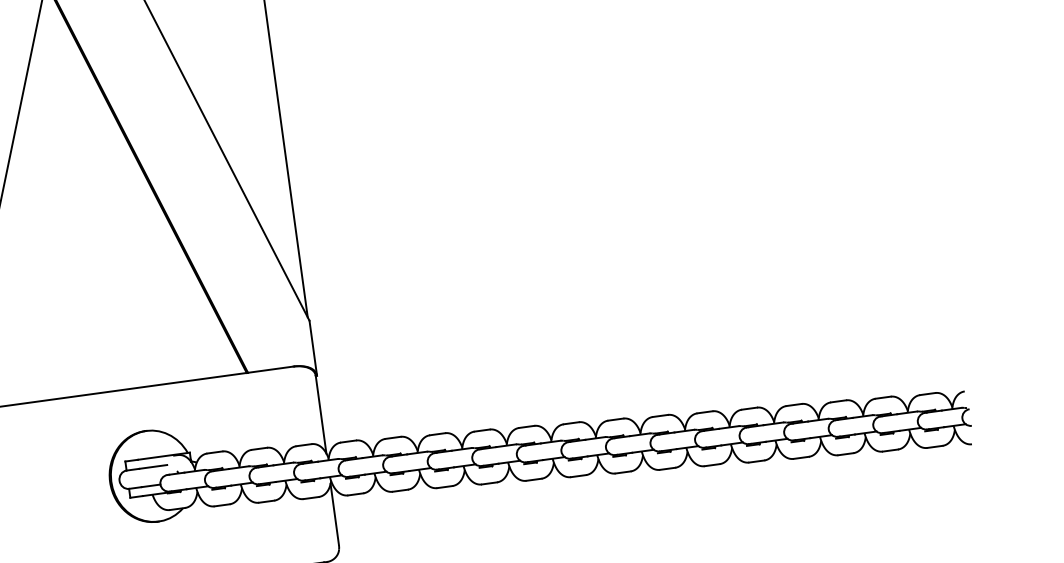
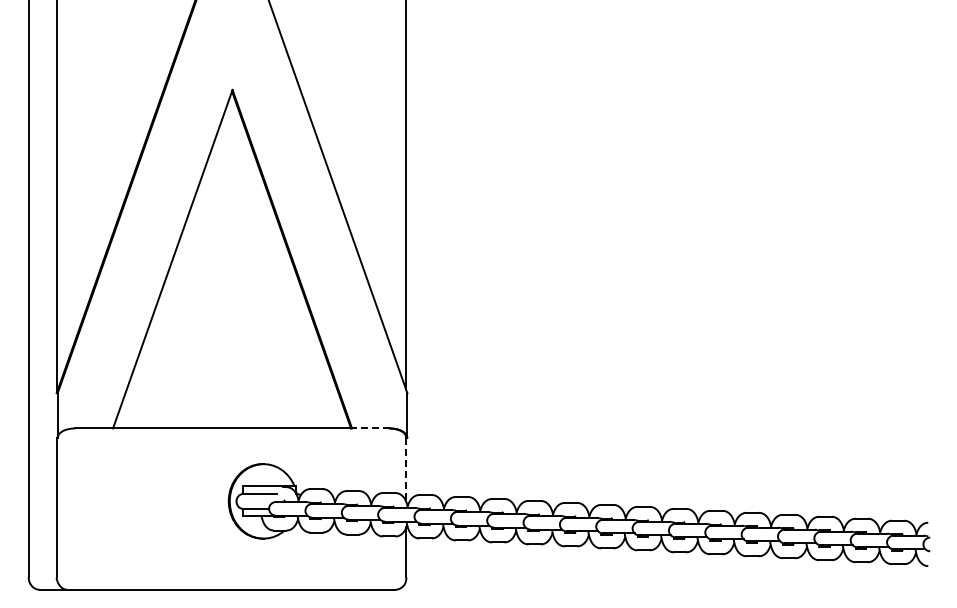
line: (270, 369) -> (370, 428), solid -> dashed
line: (321, 414) -> (406, 470), solid -> dashed

